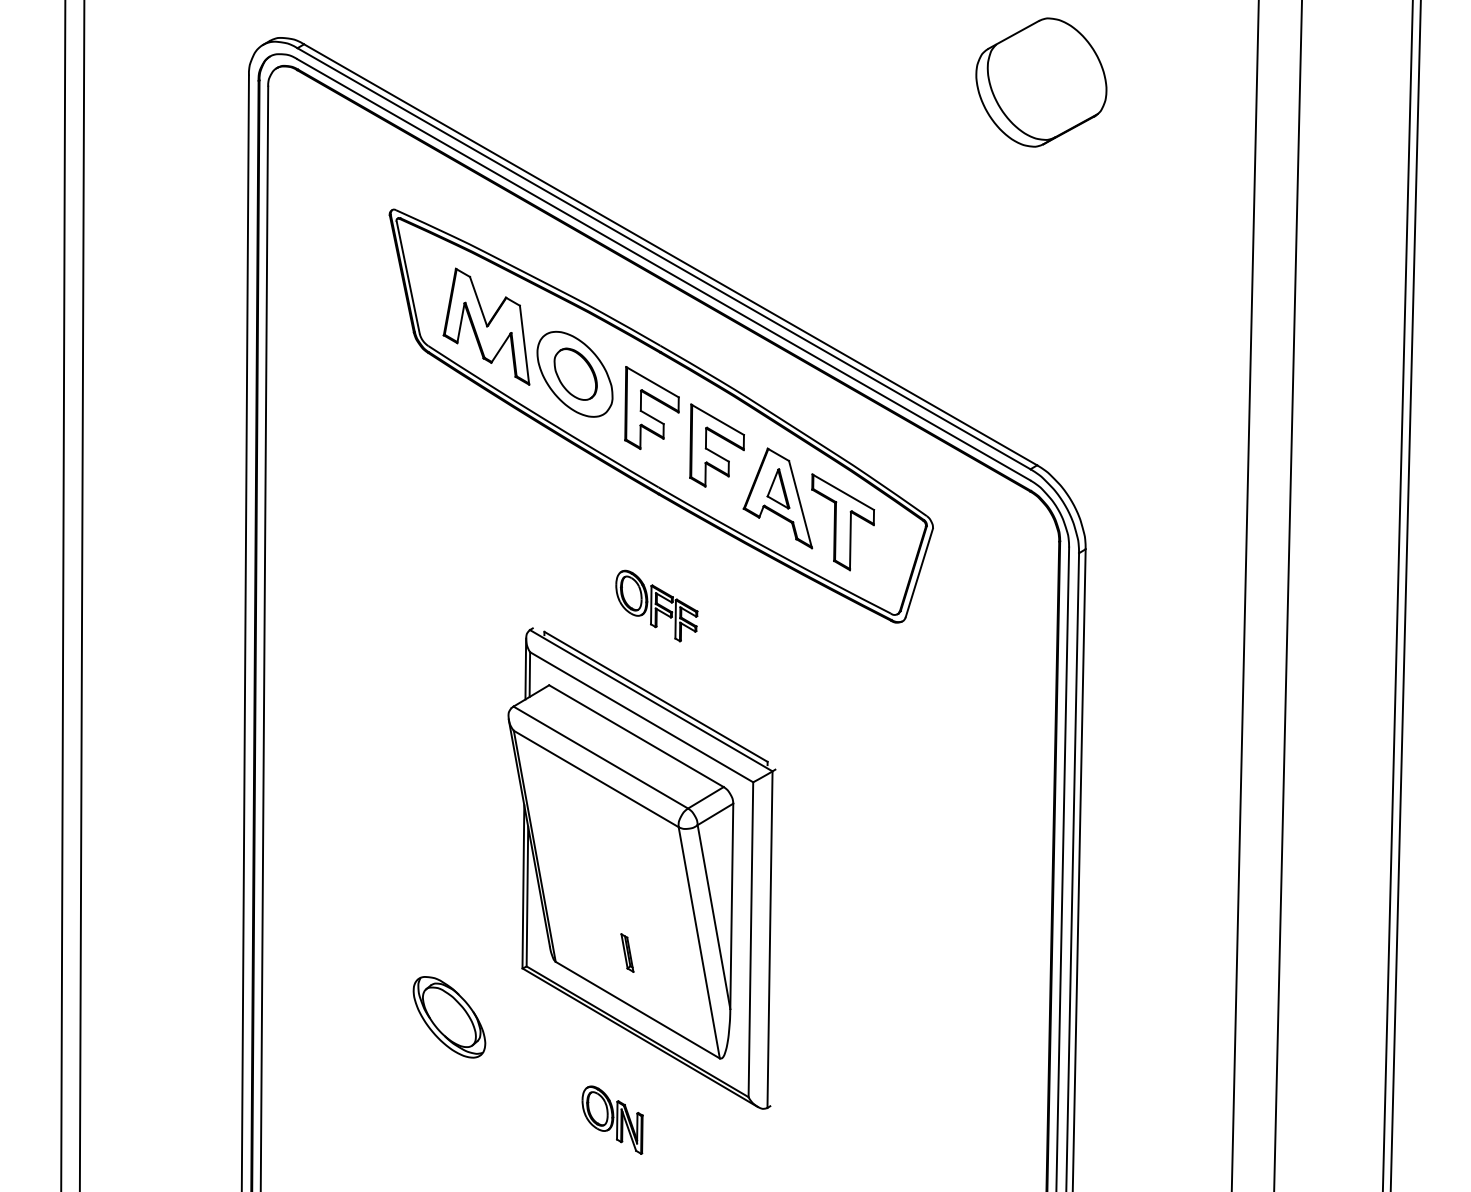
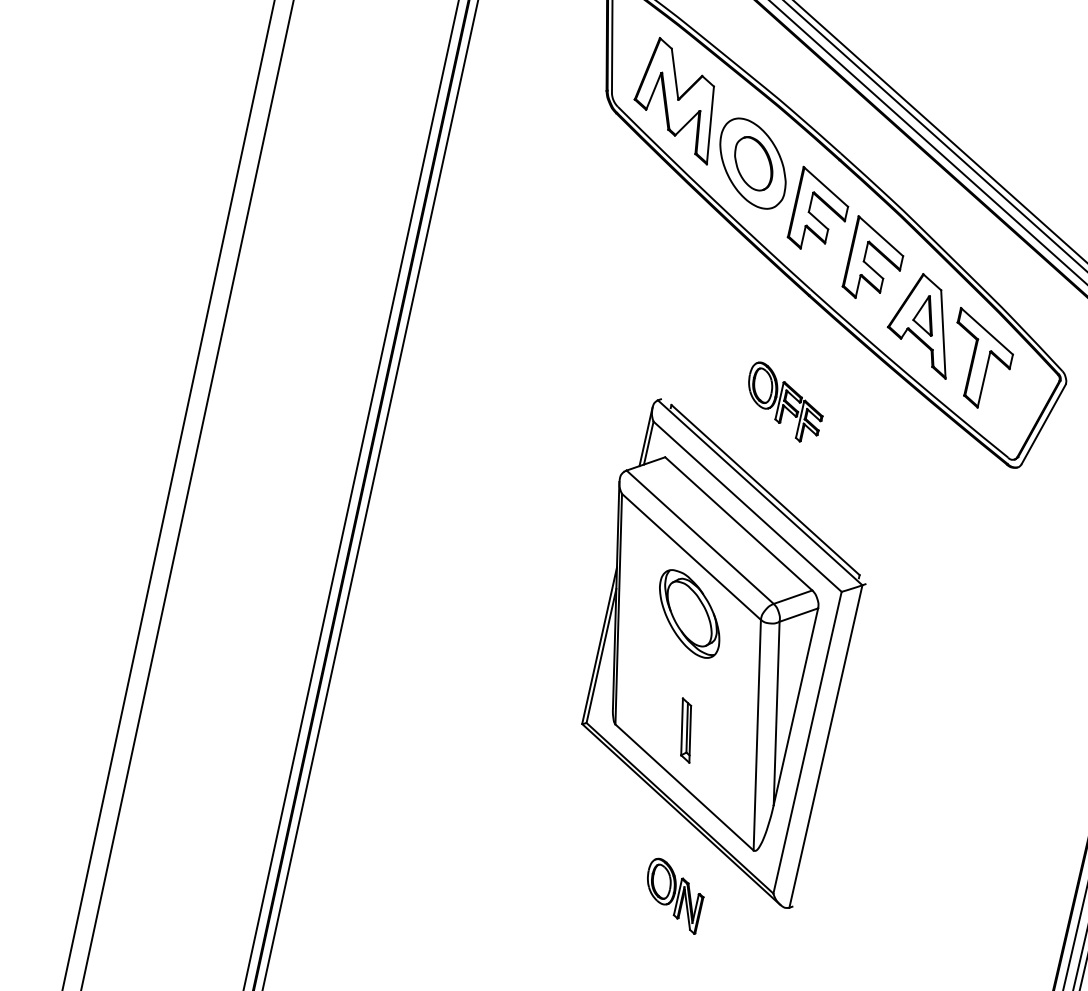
part: (627, 952) -> (686, 730), size x1.67
part: (449, 1017) -> (689, 614), moved
part: (612, 1119) -> (673, 894), moved

